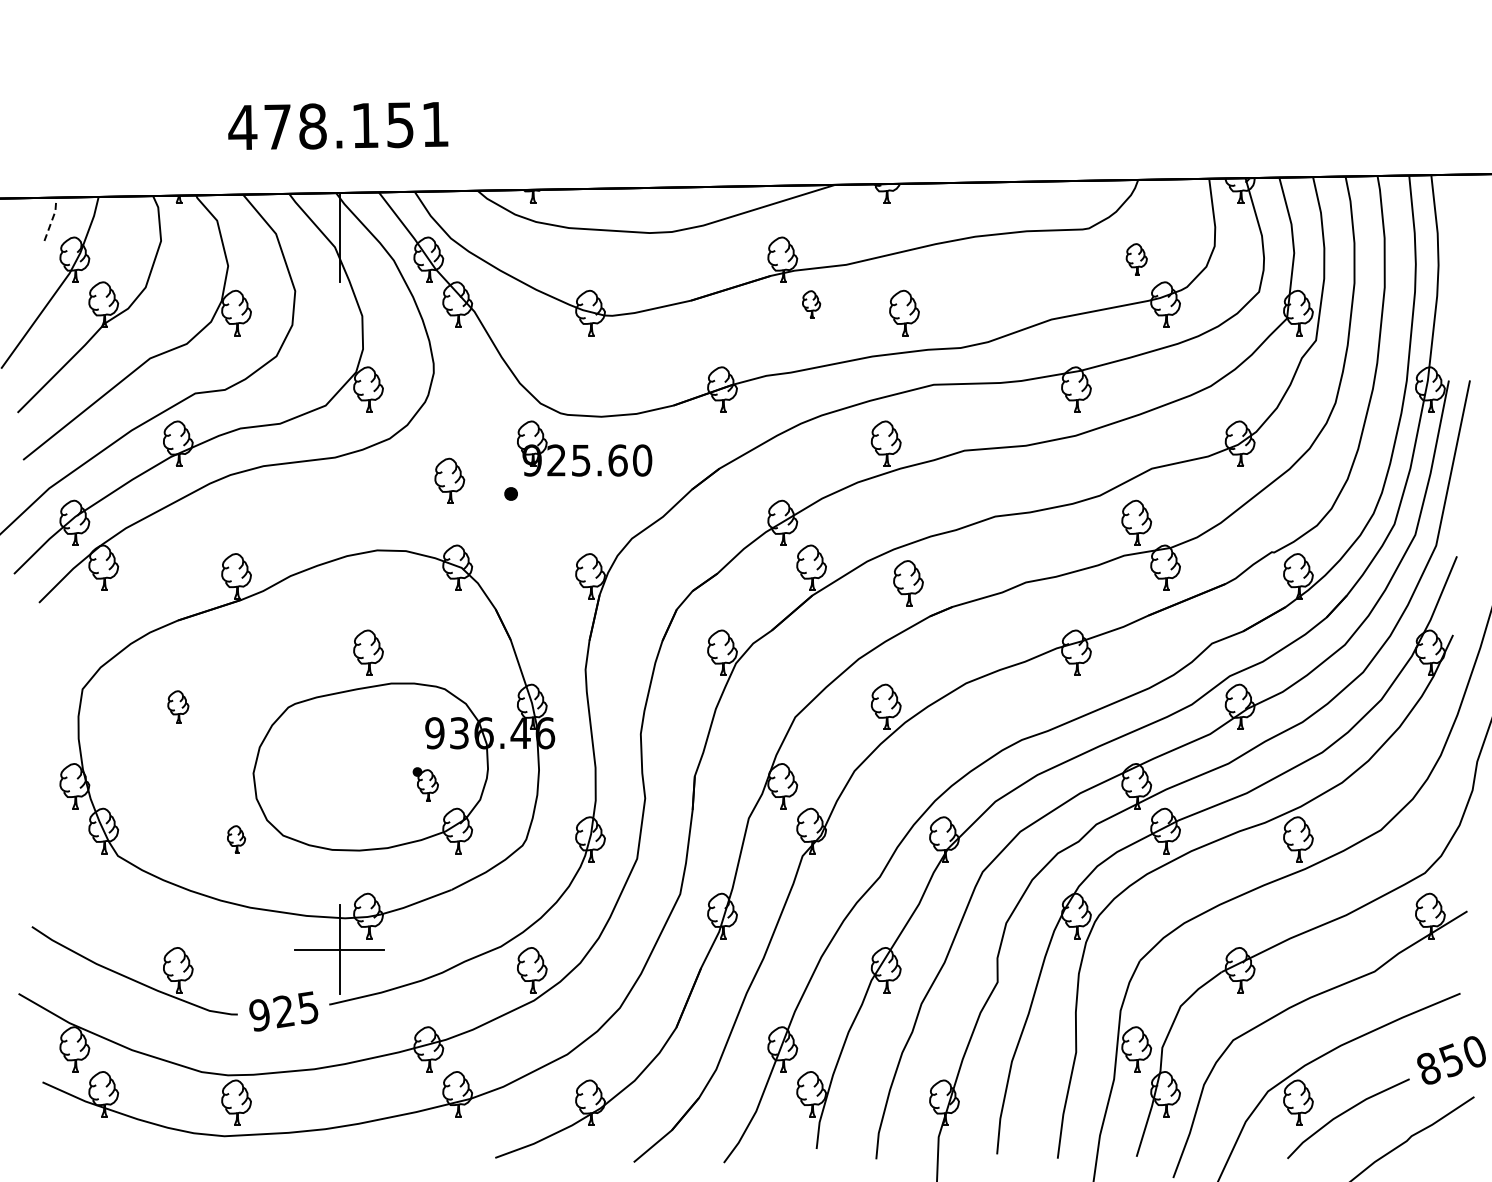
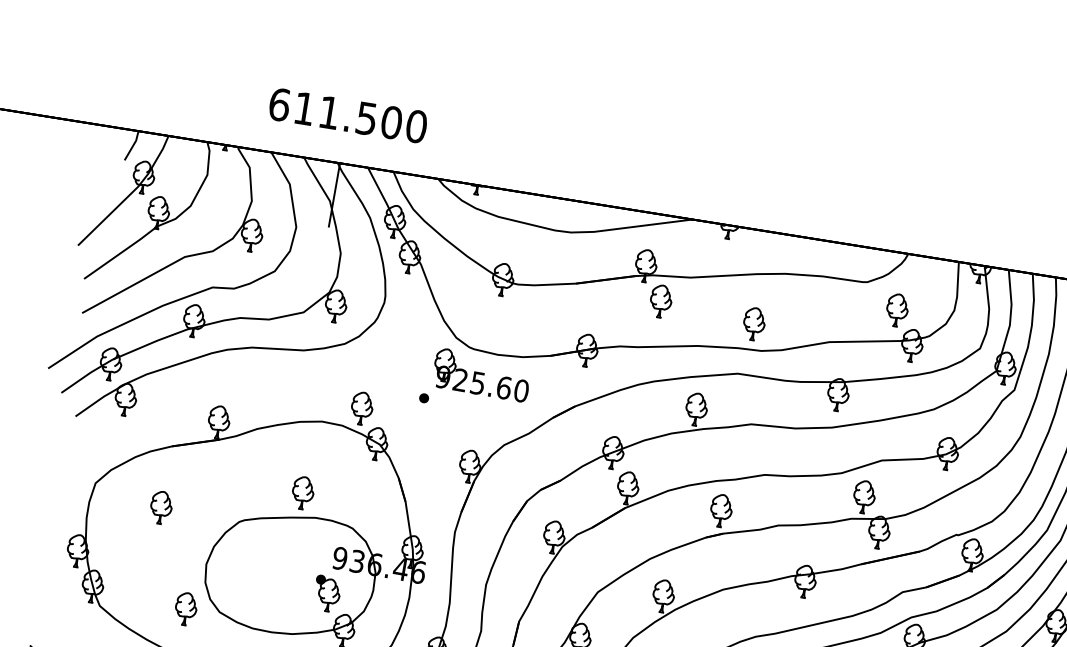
text: (338, 125) -> (347, 115), 478.151 -> 611.500
line: (52, 218) -> (133, 145), dashed -> solid
part: (1136, 259) -> (897, 310), size x1.43
part: (811, 304) -> (660, 301), size x1.67
part: (904, 312) -> (754, 323), moved
part: (449, 480) -> (361, 408), moved
part: (908, 583) -> (721, 511), moved
part: (178, 706) -> (161, 507), size x1.43
part: (425, 784) -> (327, 593), size x1.43
part: (236, 839) -> (186, 609), size x1.67

